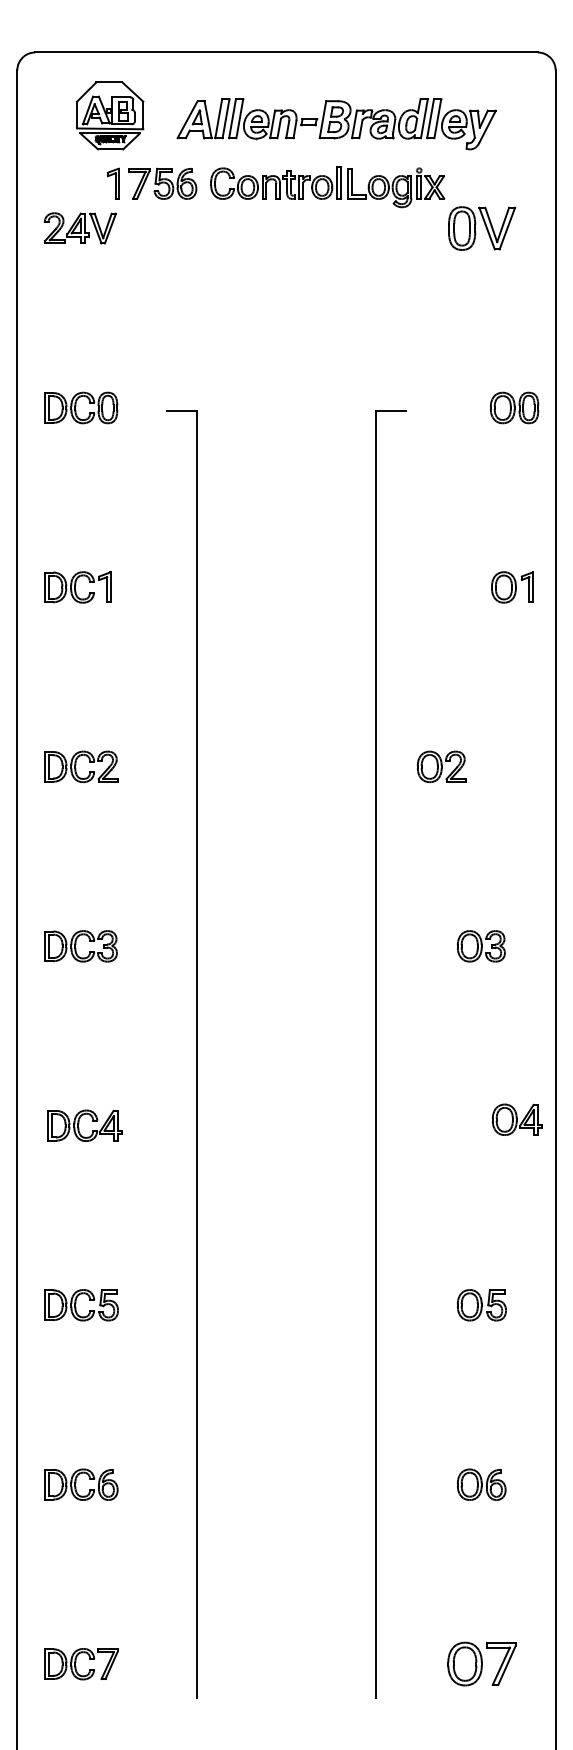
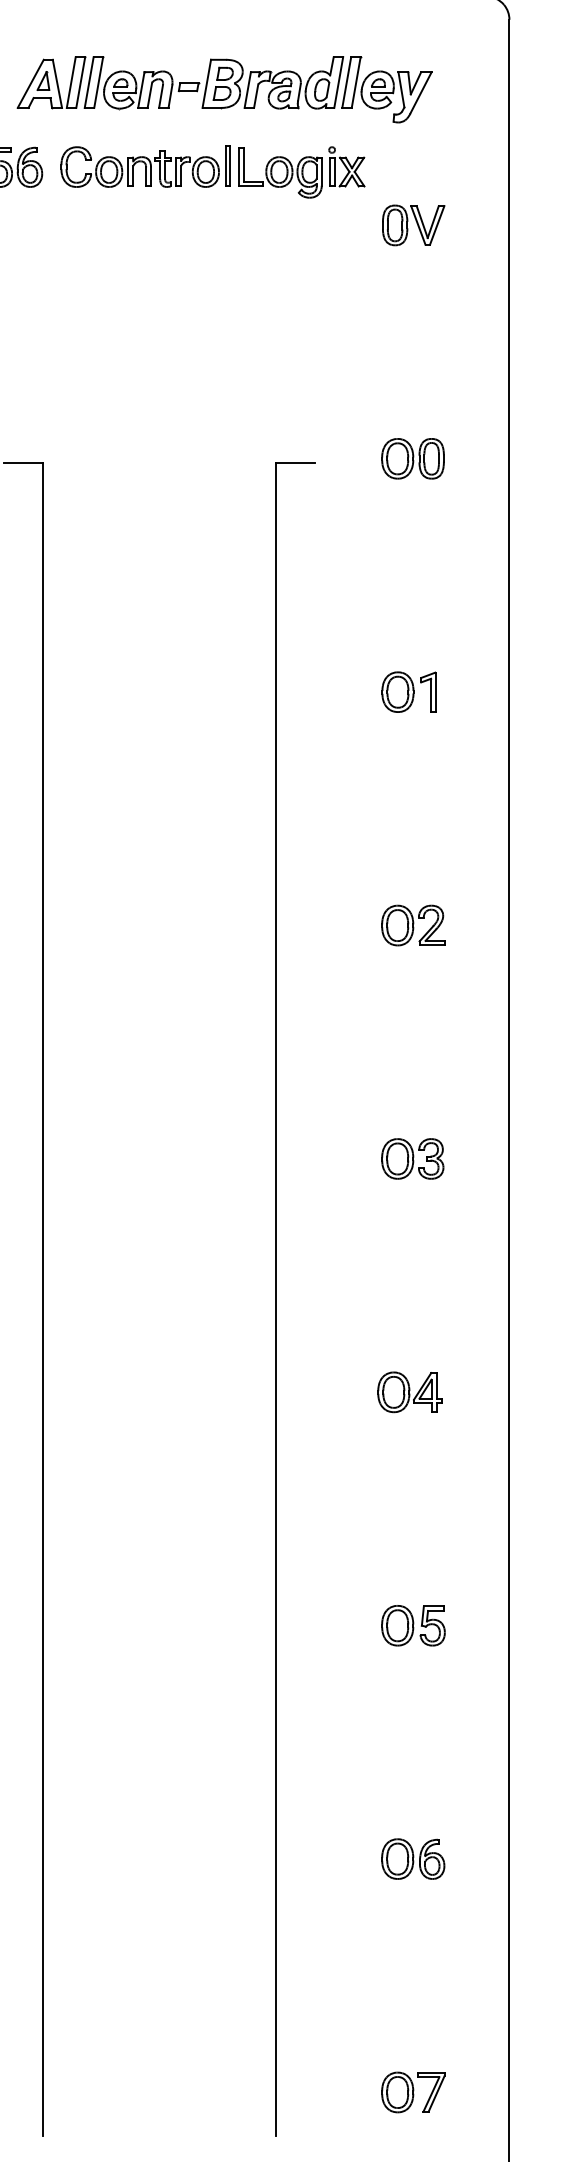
part: (481, 228) -> (412, 225), size x0.71
part: (514, 407) -> (412, 458), moved
part: (512, 587) -> (409, 692), moved
part: (441, 766) -> (412, 925), moved
part: (517, 1119) -> (410, 1391), moved
part: (481, 1664) -> (412, 2092), size x0.71

